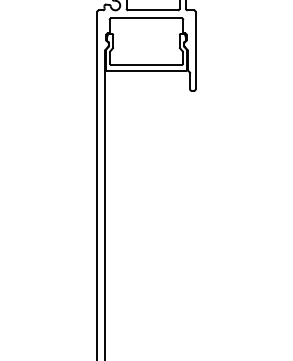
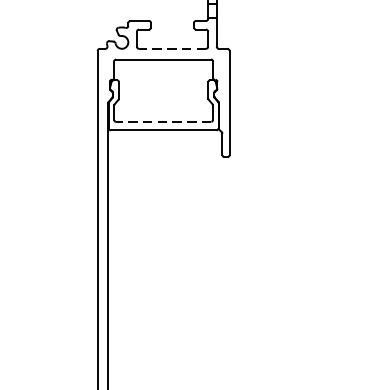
line: (153, 10) -> (173, 49), solid -> dashed
line: (146, 64) -> (163, 121), solid -> dashed

